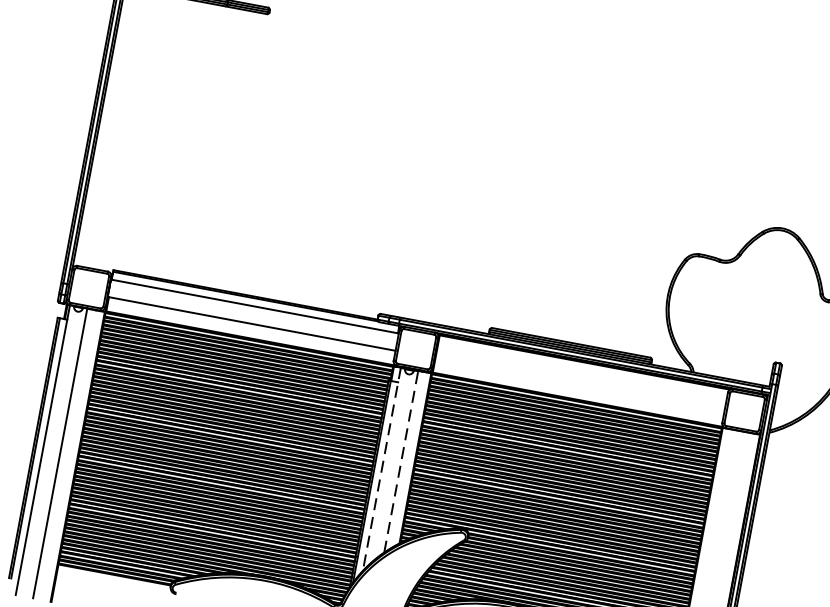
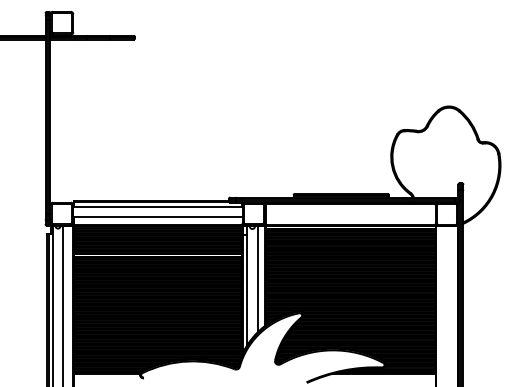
line: (401, 461) -> (257, 279), dashed -> solid
line: (382, 469) -> (247, 285), dashed -> solid

